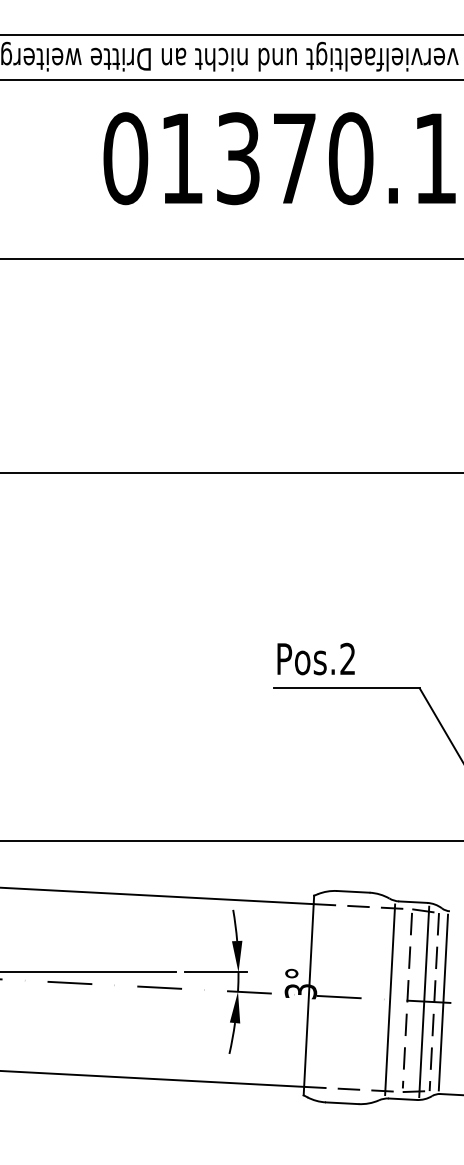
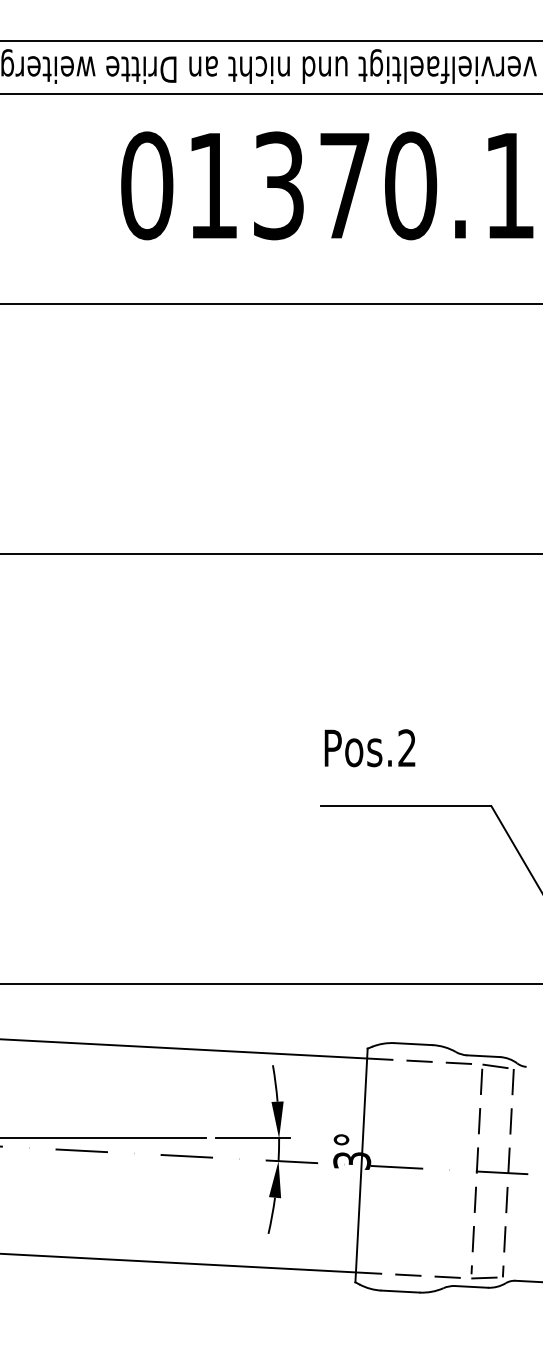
text: (315, 658) -> (369, 747), moved
line: (390, 999) -> (457, 1170), removed
line: (424, 1001) -> (496, 1172), removed
line: (443, 1002) -> (519, 1173), removed

